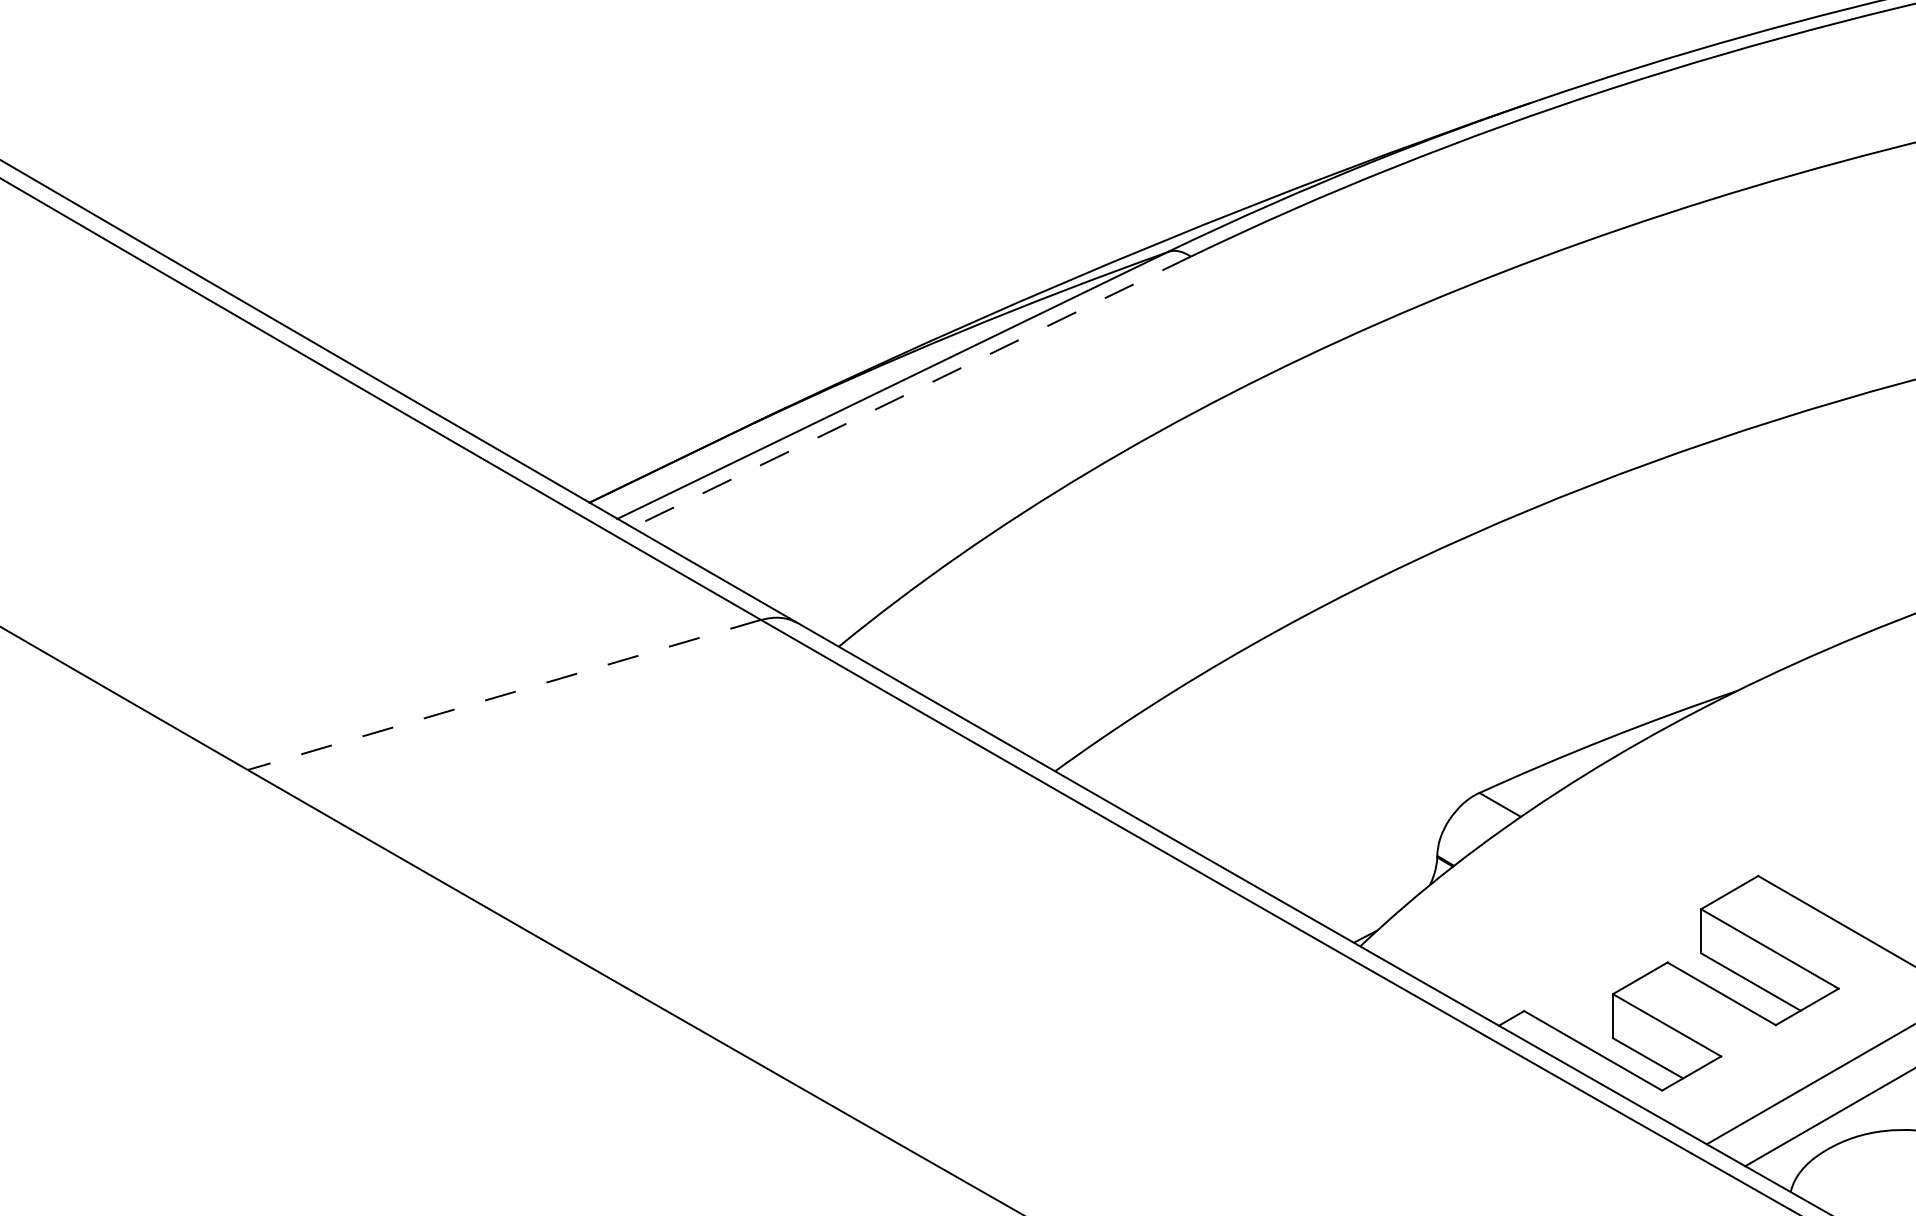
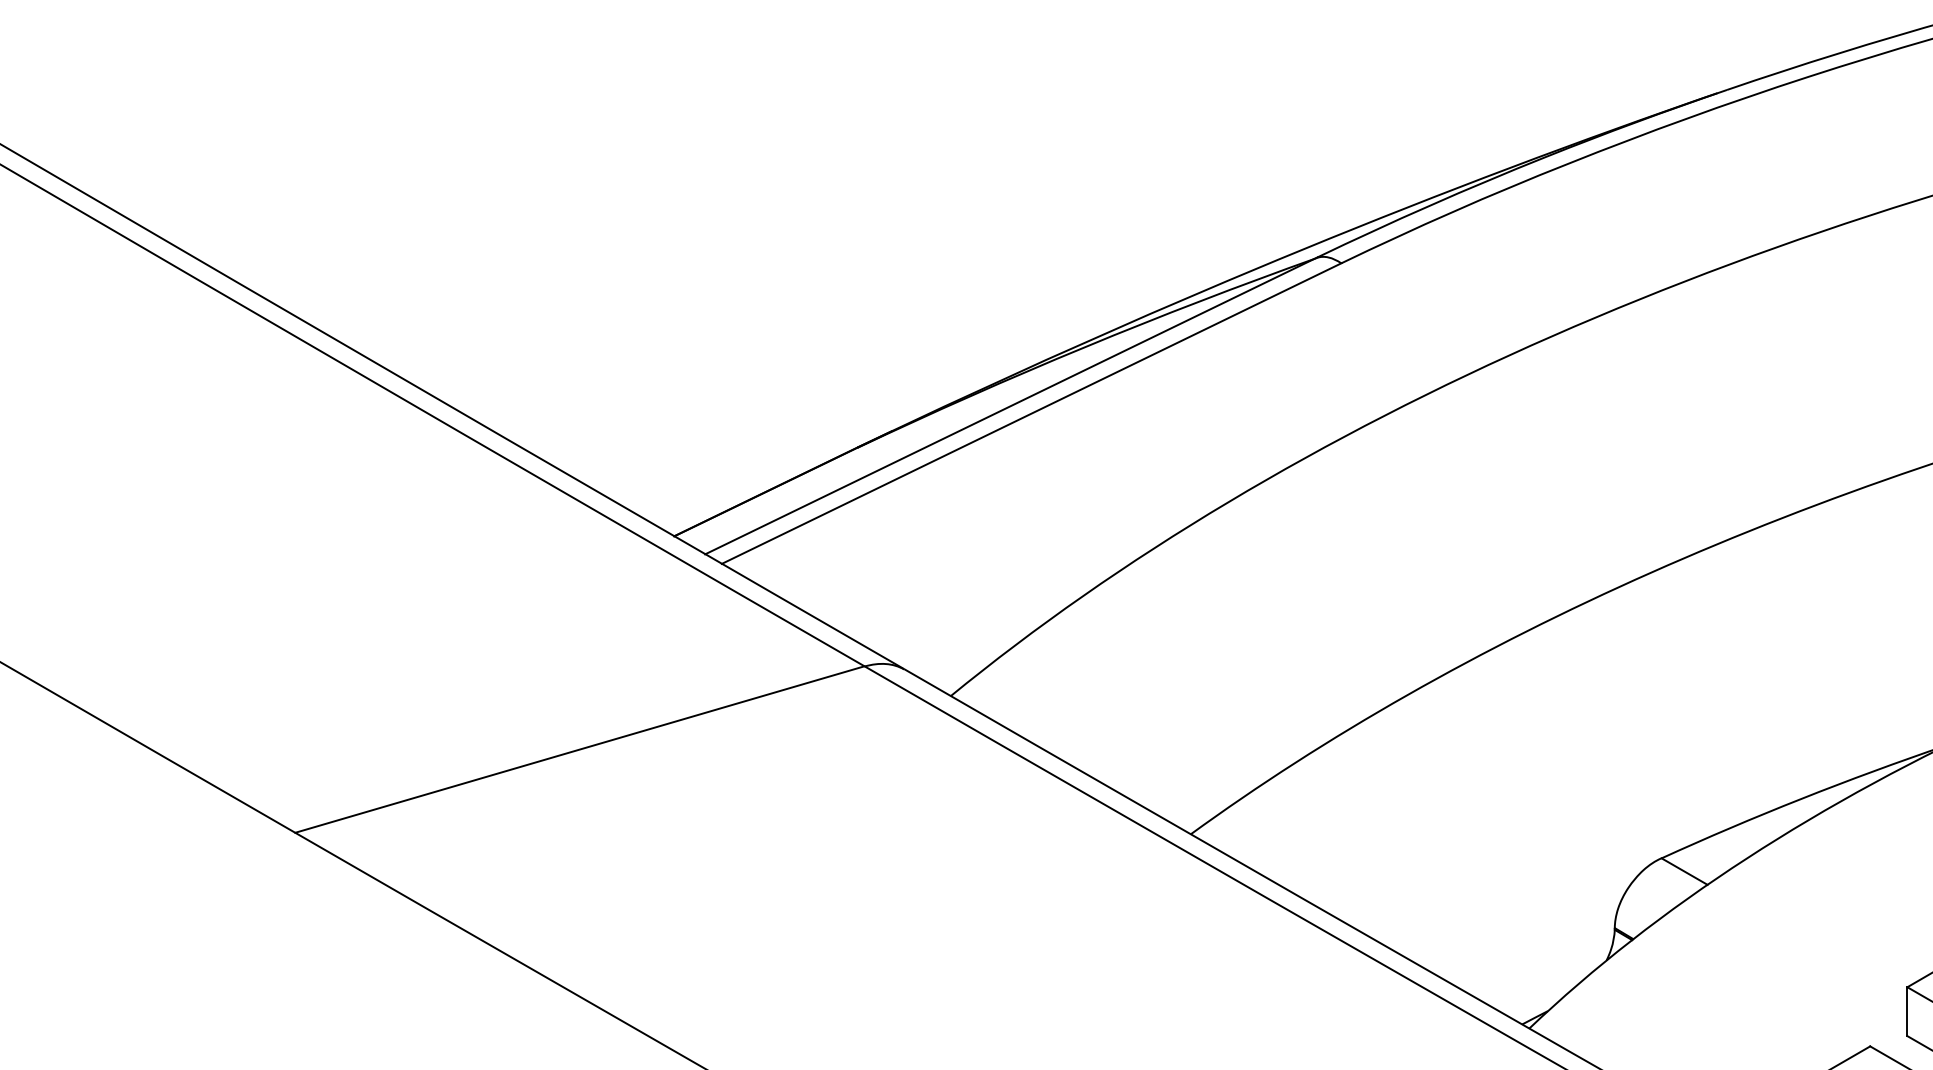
line: (911, 392) -> (1031, 414), dashed -> solid
line: (503, 695) -> (578, 750), dashed -> solid

